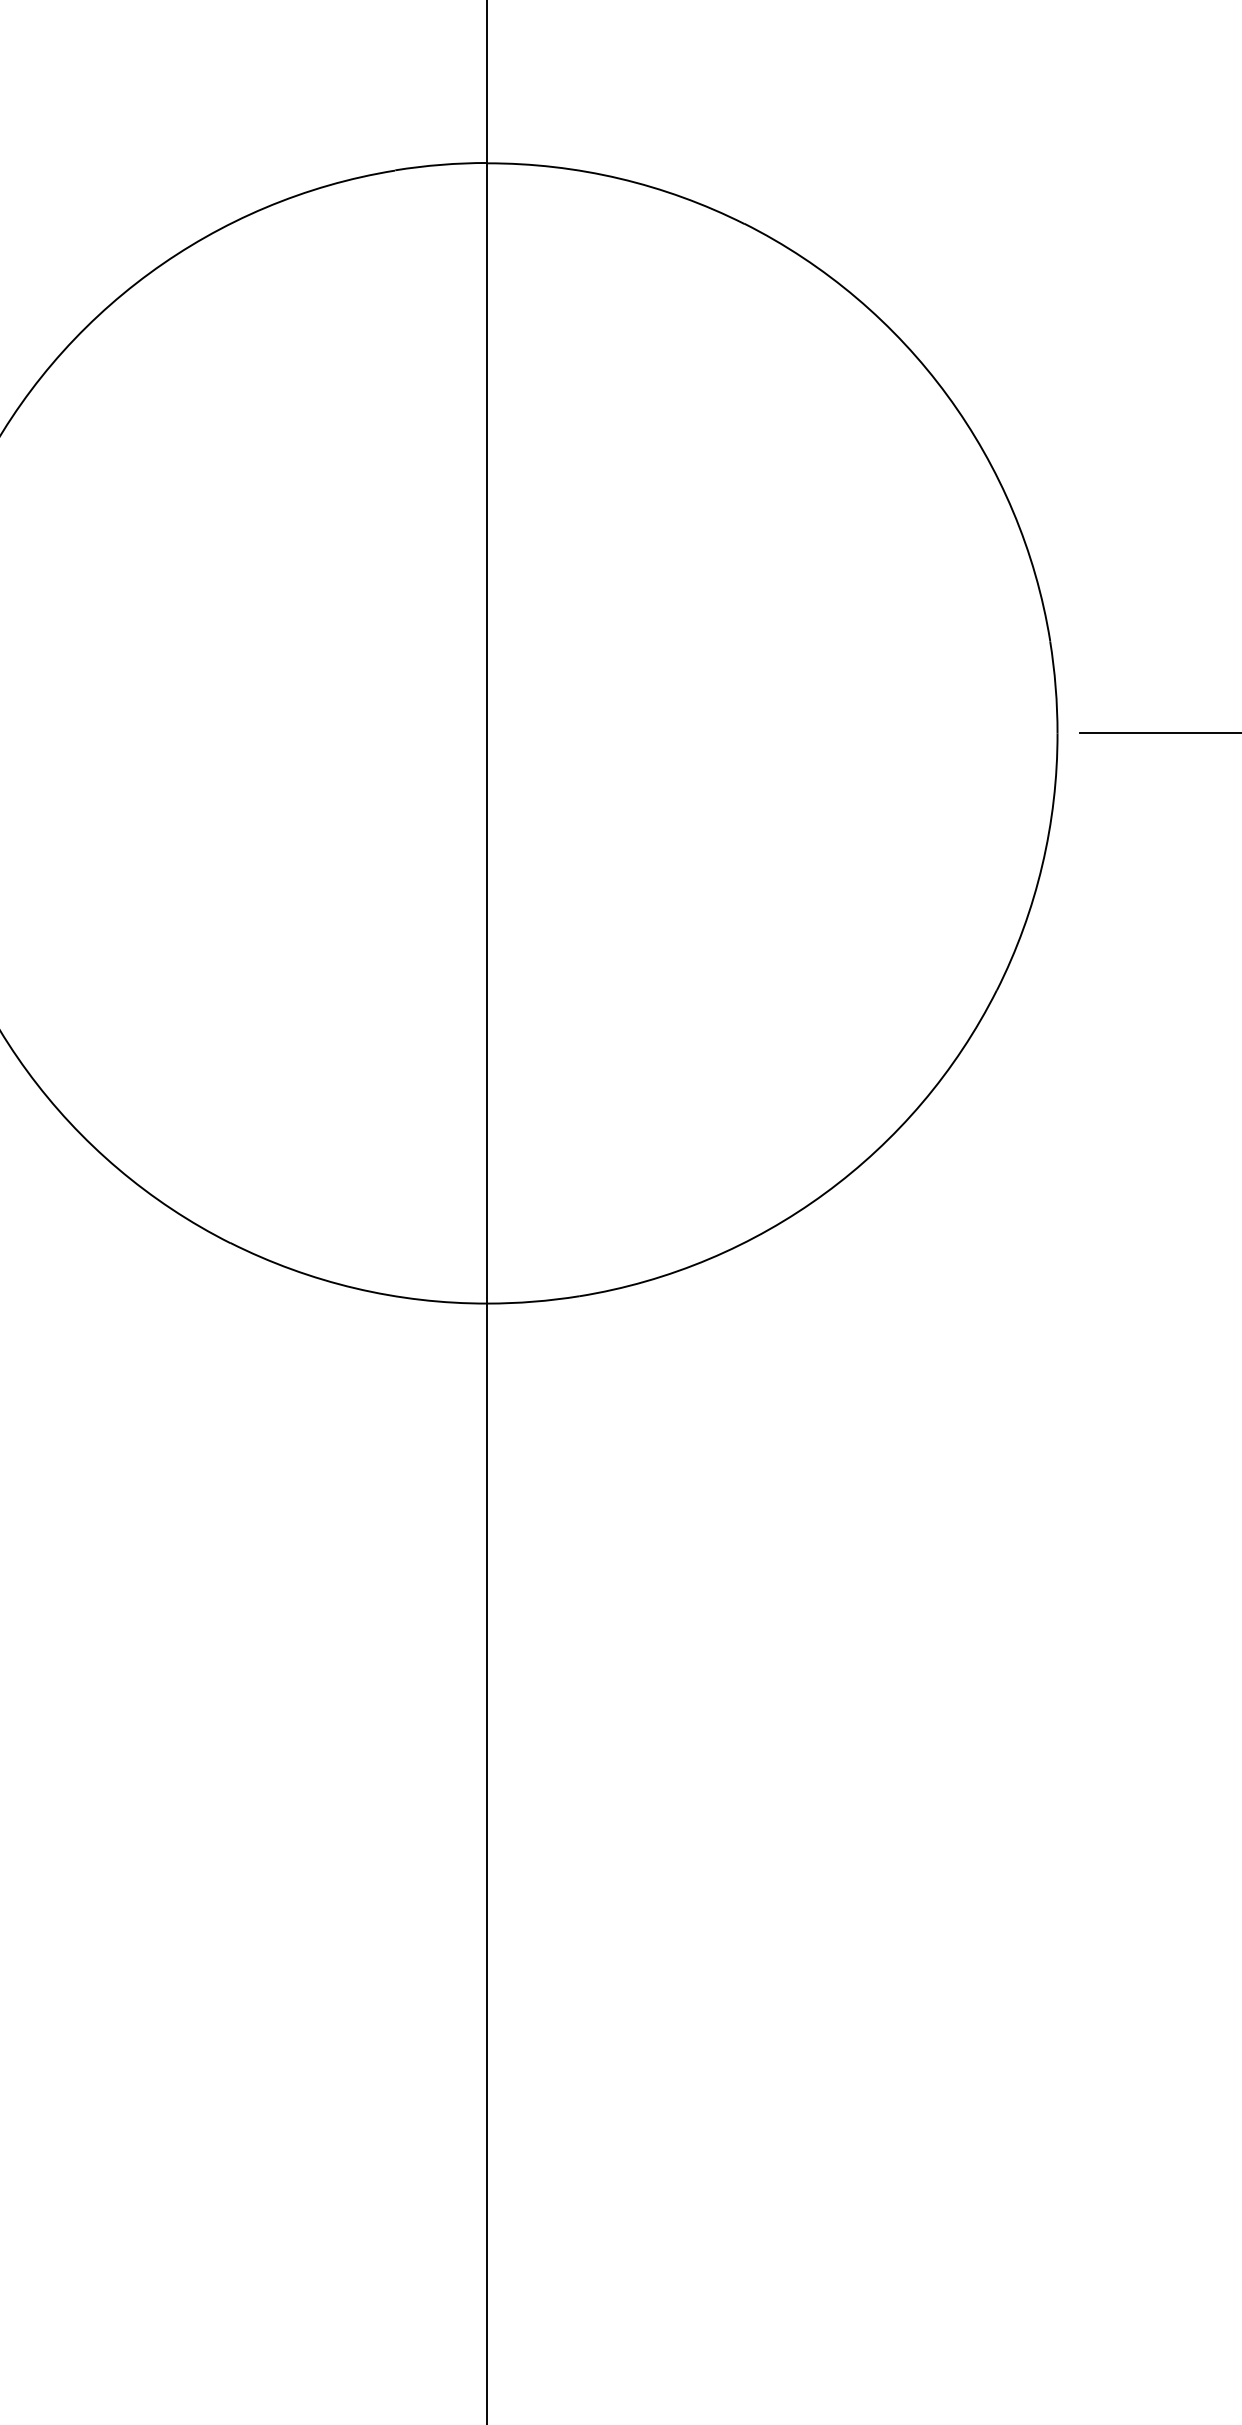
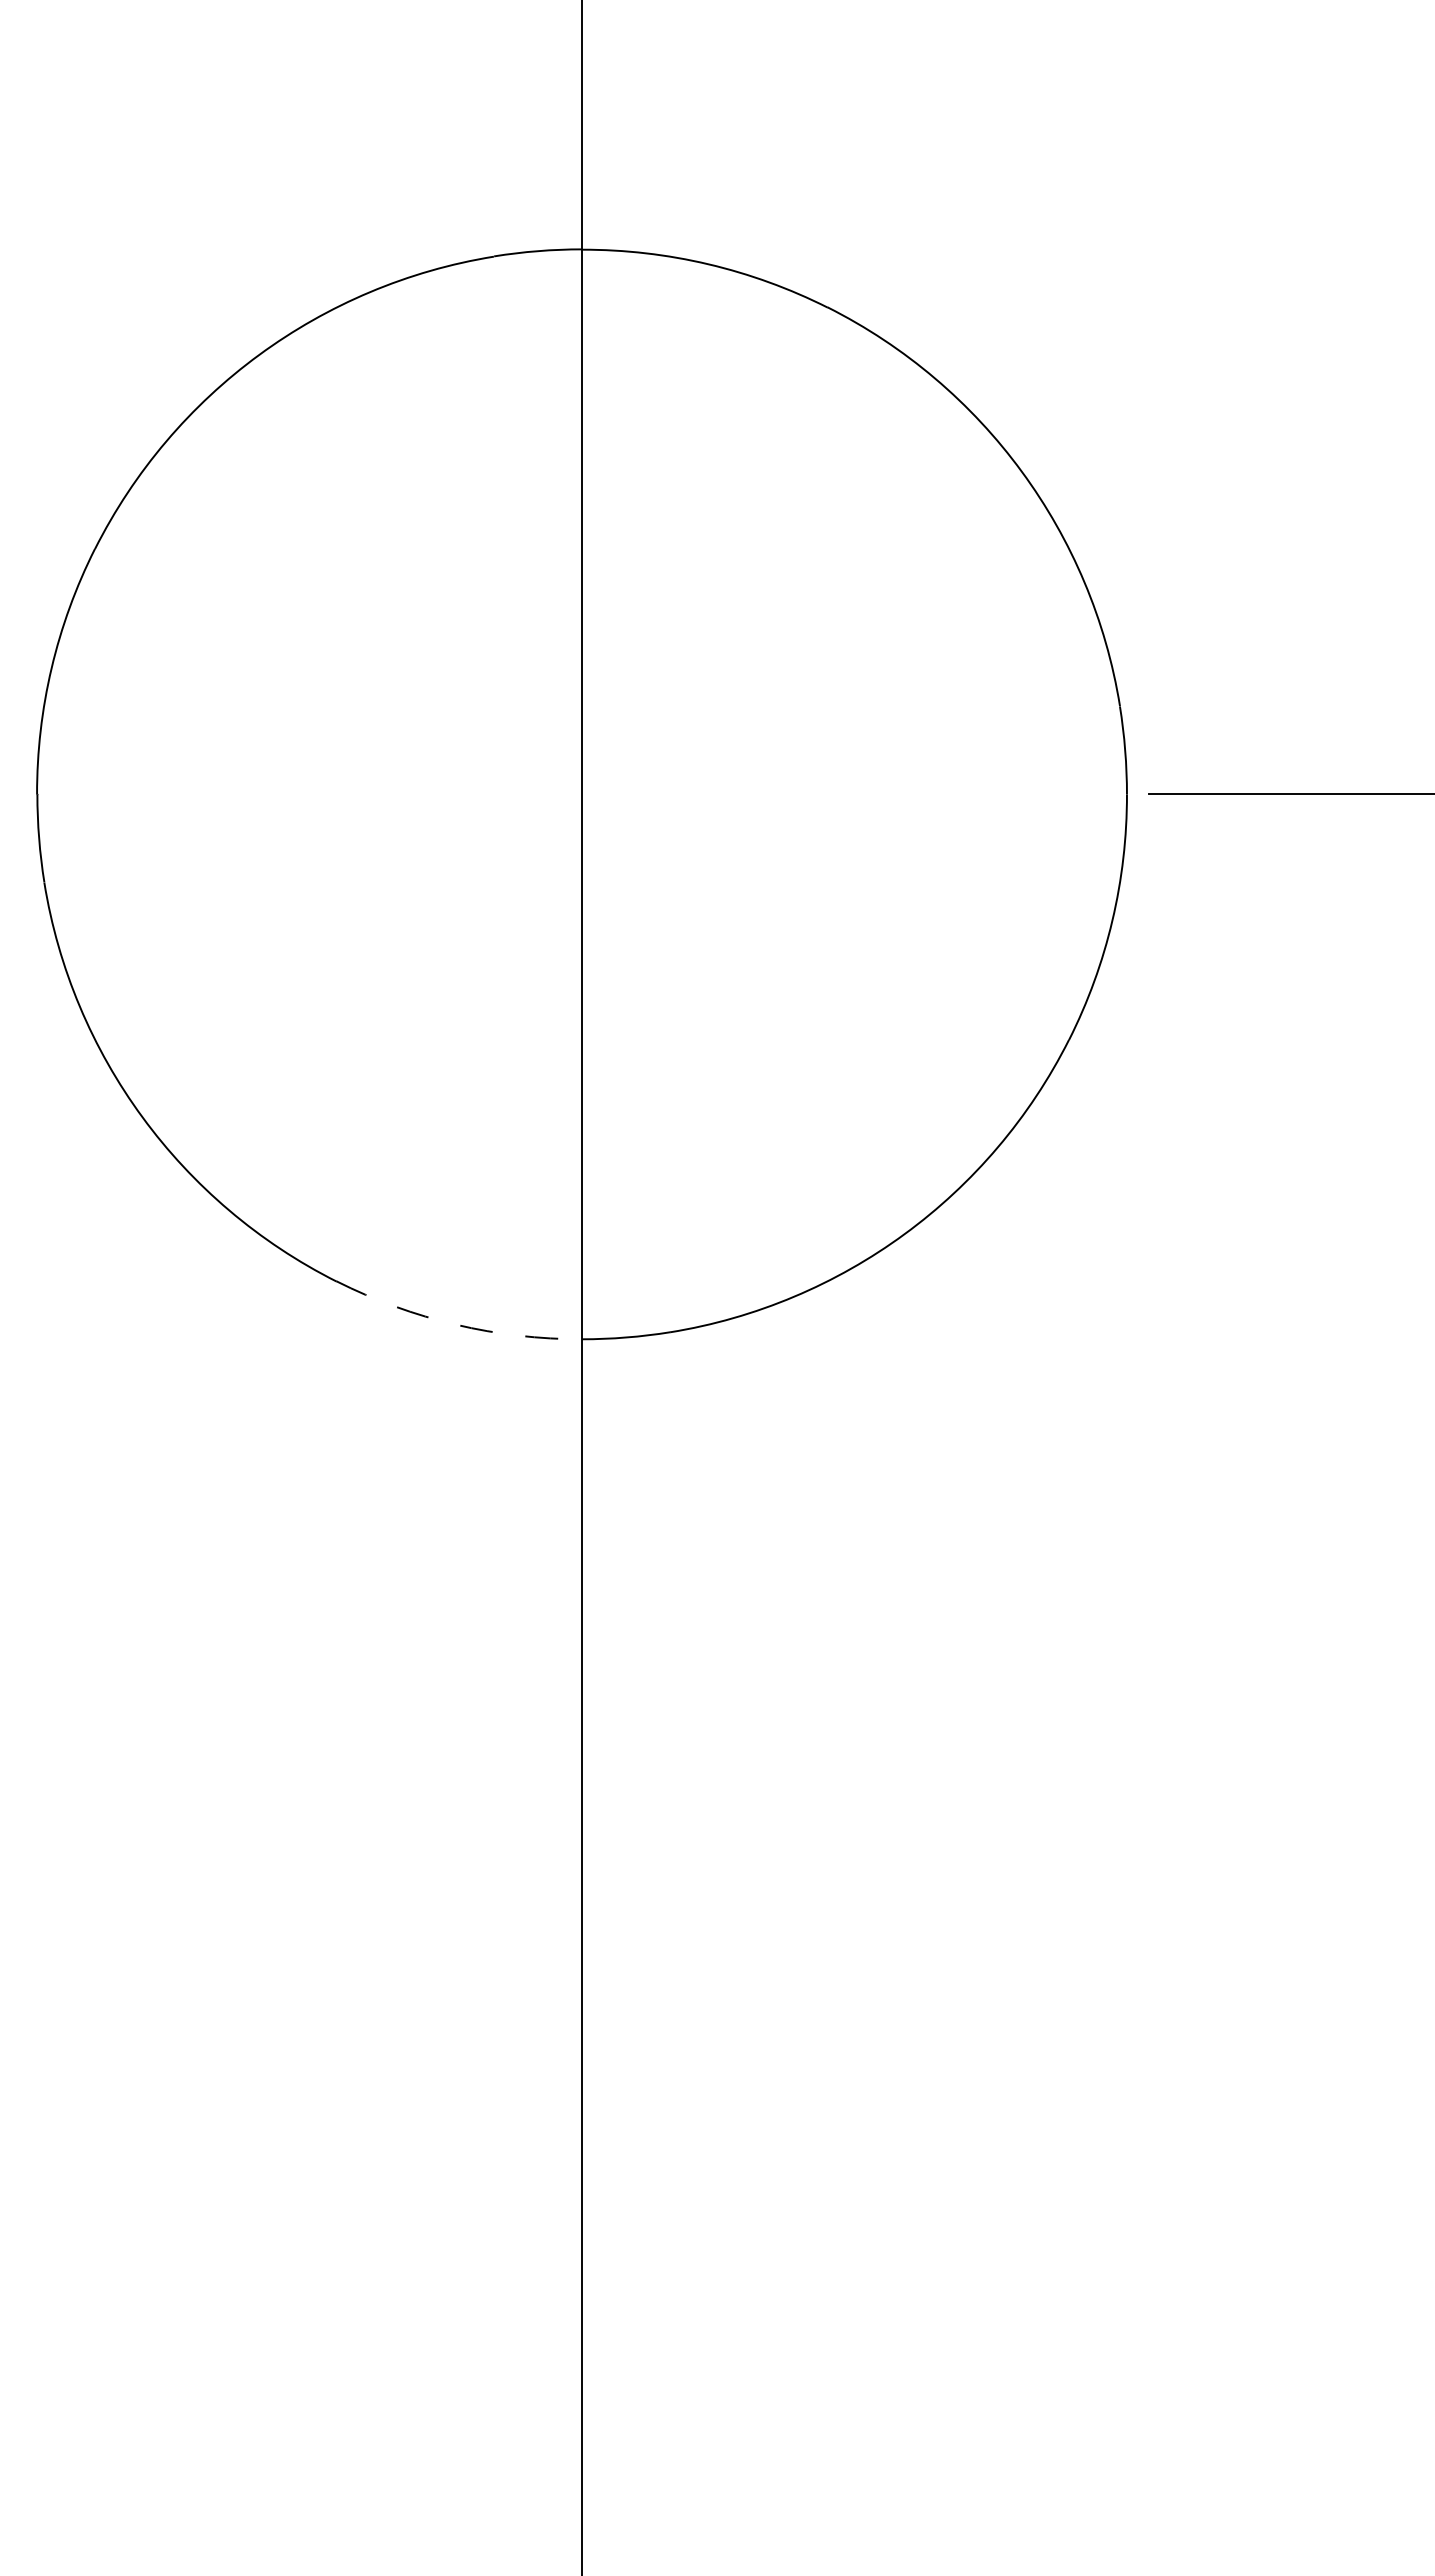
arc: (354, 1288) -> (455, 1324), solid -> dashed

